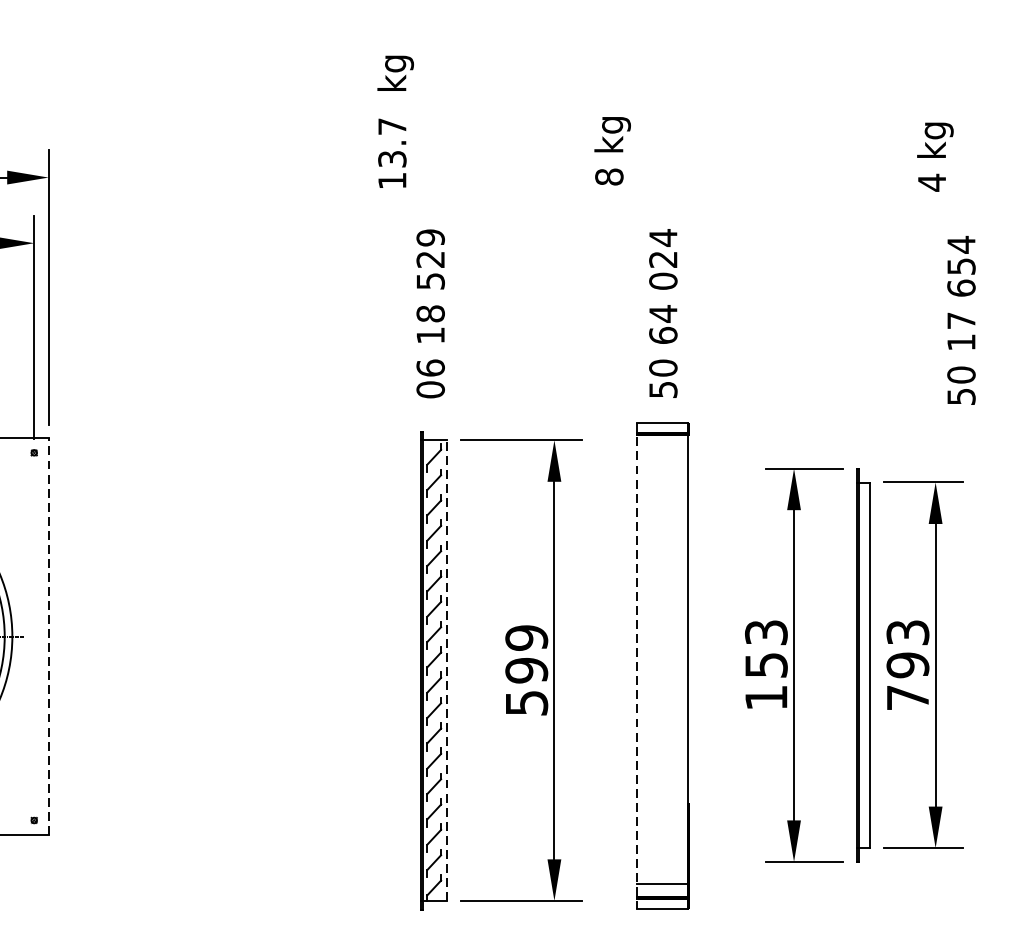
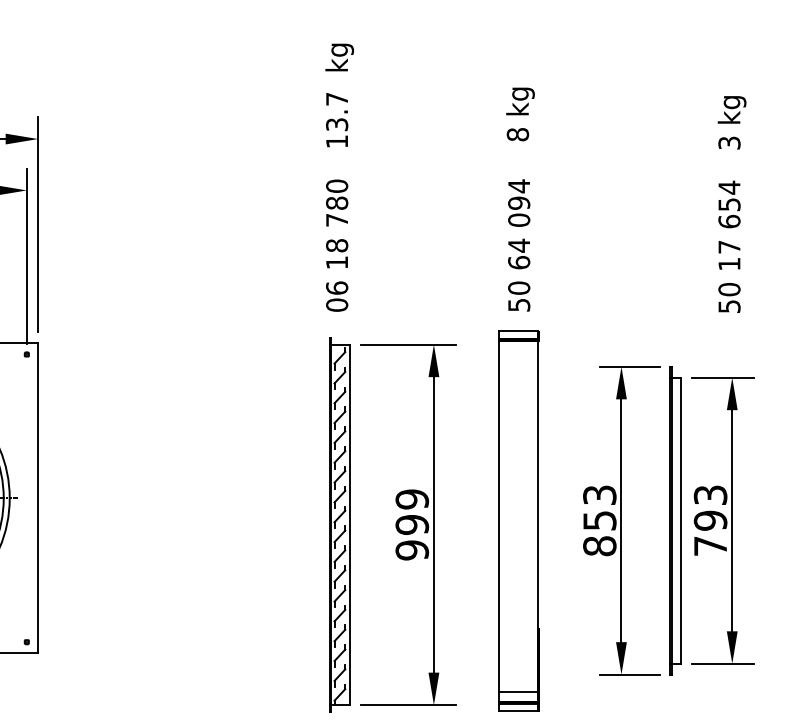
text: (395, 121) -> (339, 95), moved
text: (612, 151) -> (520, 114), moved
text: (932, 183) -> (729, 143), 4 -> 3
text: (431, 258) -> (337, 202), 529 -> 780
text: (663, 258) -> (519, 202), 024 -> 094
text: (961, 319) -> (729, 246), moved
line: (49, 635) -> (38, 497), dashed -> solid
line: (636, 666) -> (498, 521), dashed -> solid
line: (447, 670) -> (350, 524), dashed -> solid
text: (765, 698) -> (599, 546), 153 -> 853
text: (525, 703) -> (411, 550), 599 -> 999

